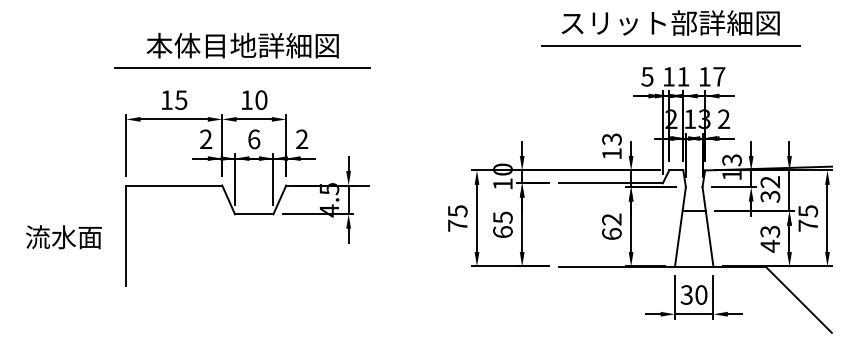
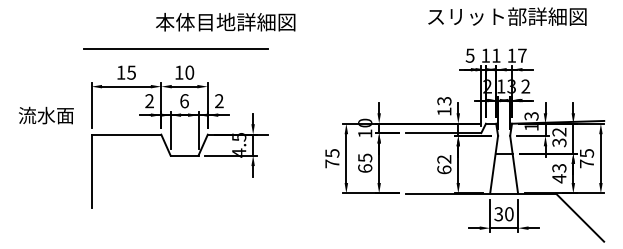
text: (670, 22) -> (507, 16), moved
text: (242, 45) -> (225, 22), moved
line: (670, 45) -> (486, 32), removed
text: (63, 237) -> (46, 115), moved

